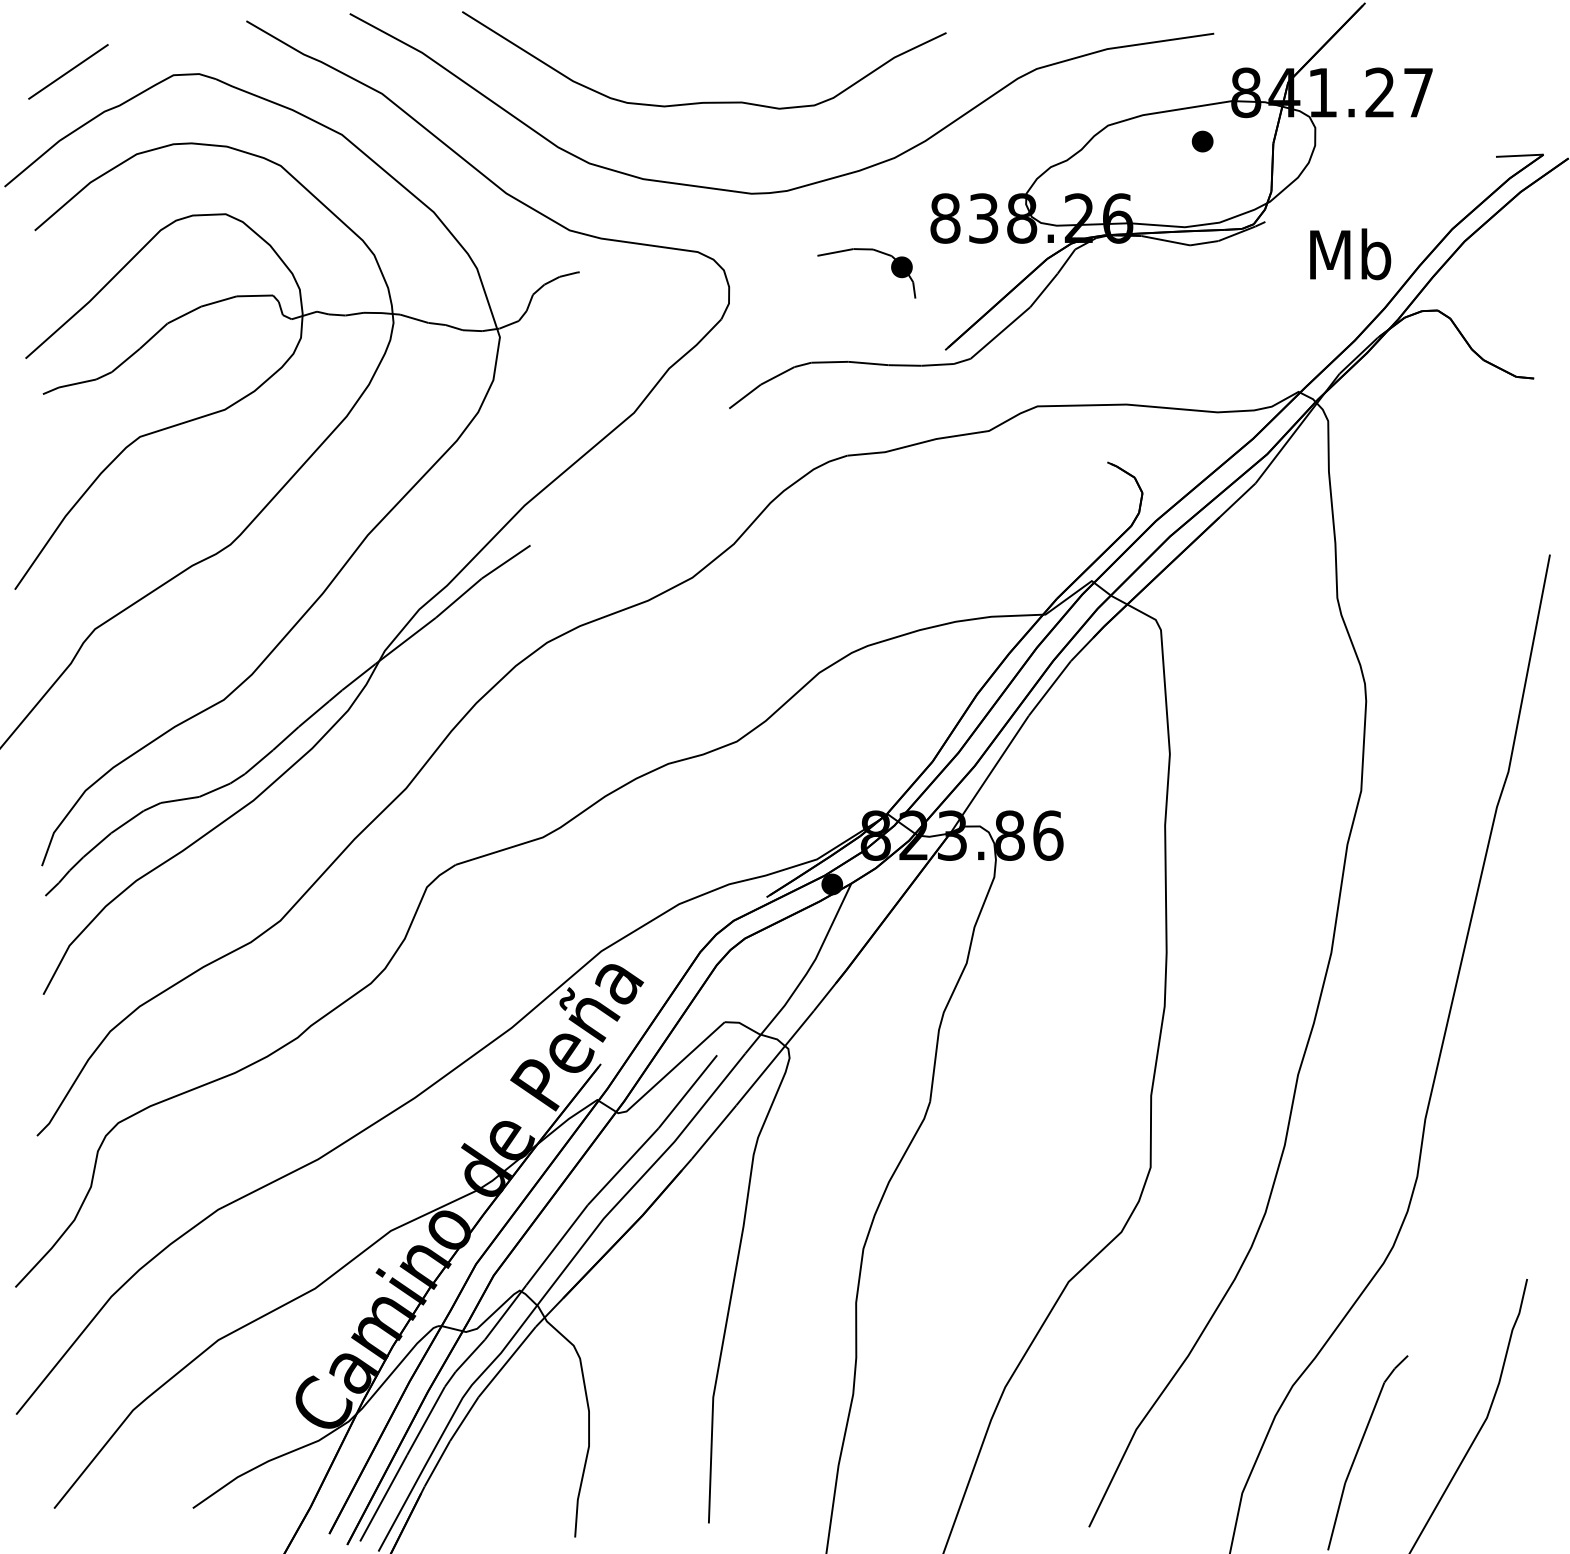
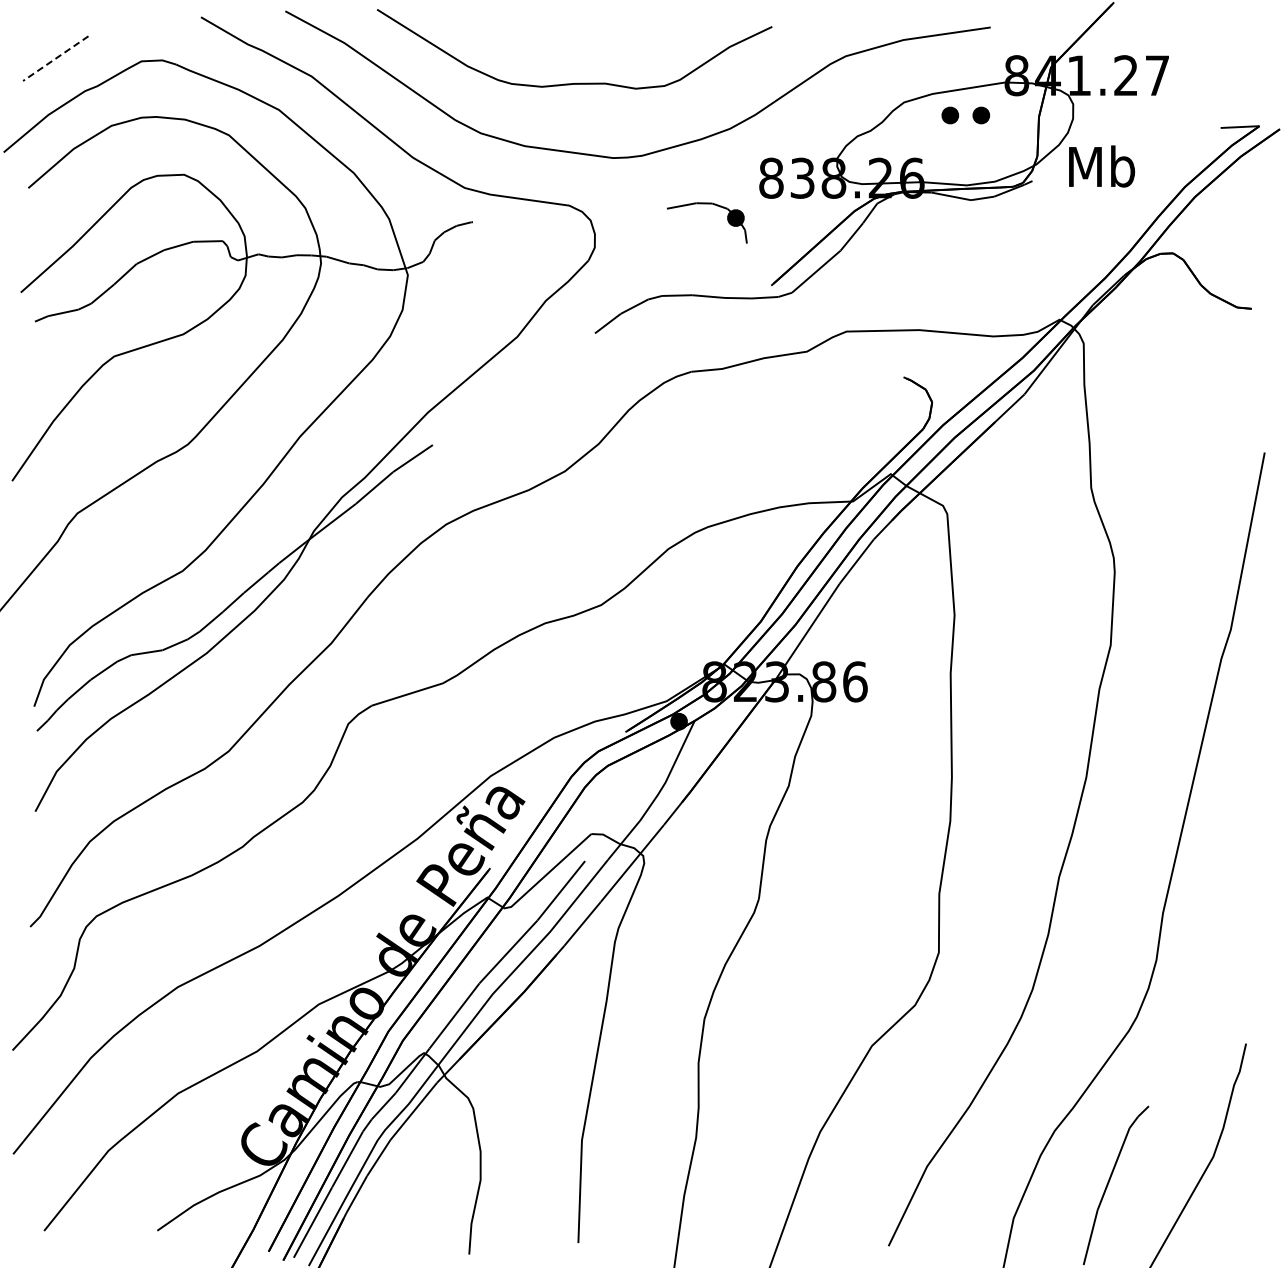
line: (68, 71) -> (55, 58), solid -> dashed
part: (1163, 141) -> (949, 115), added
text: (1351, 254) -> (1102, 166), moved

